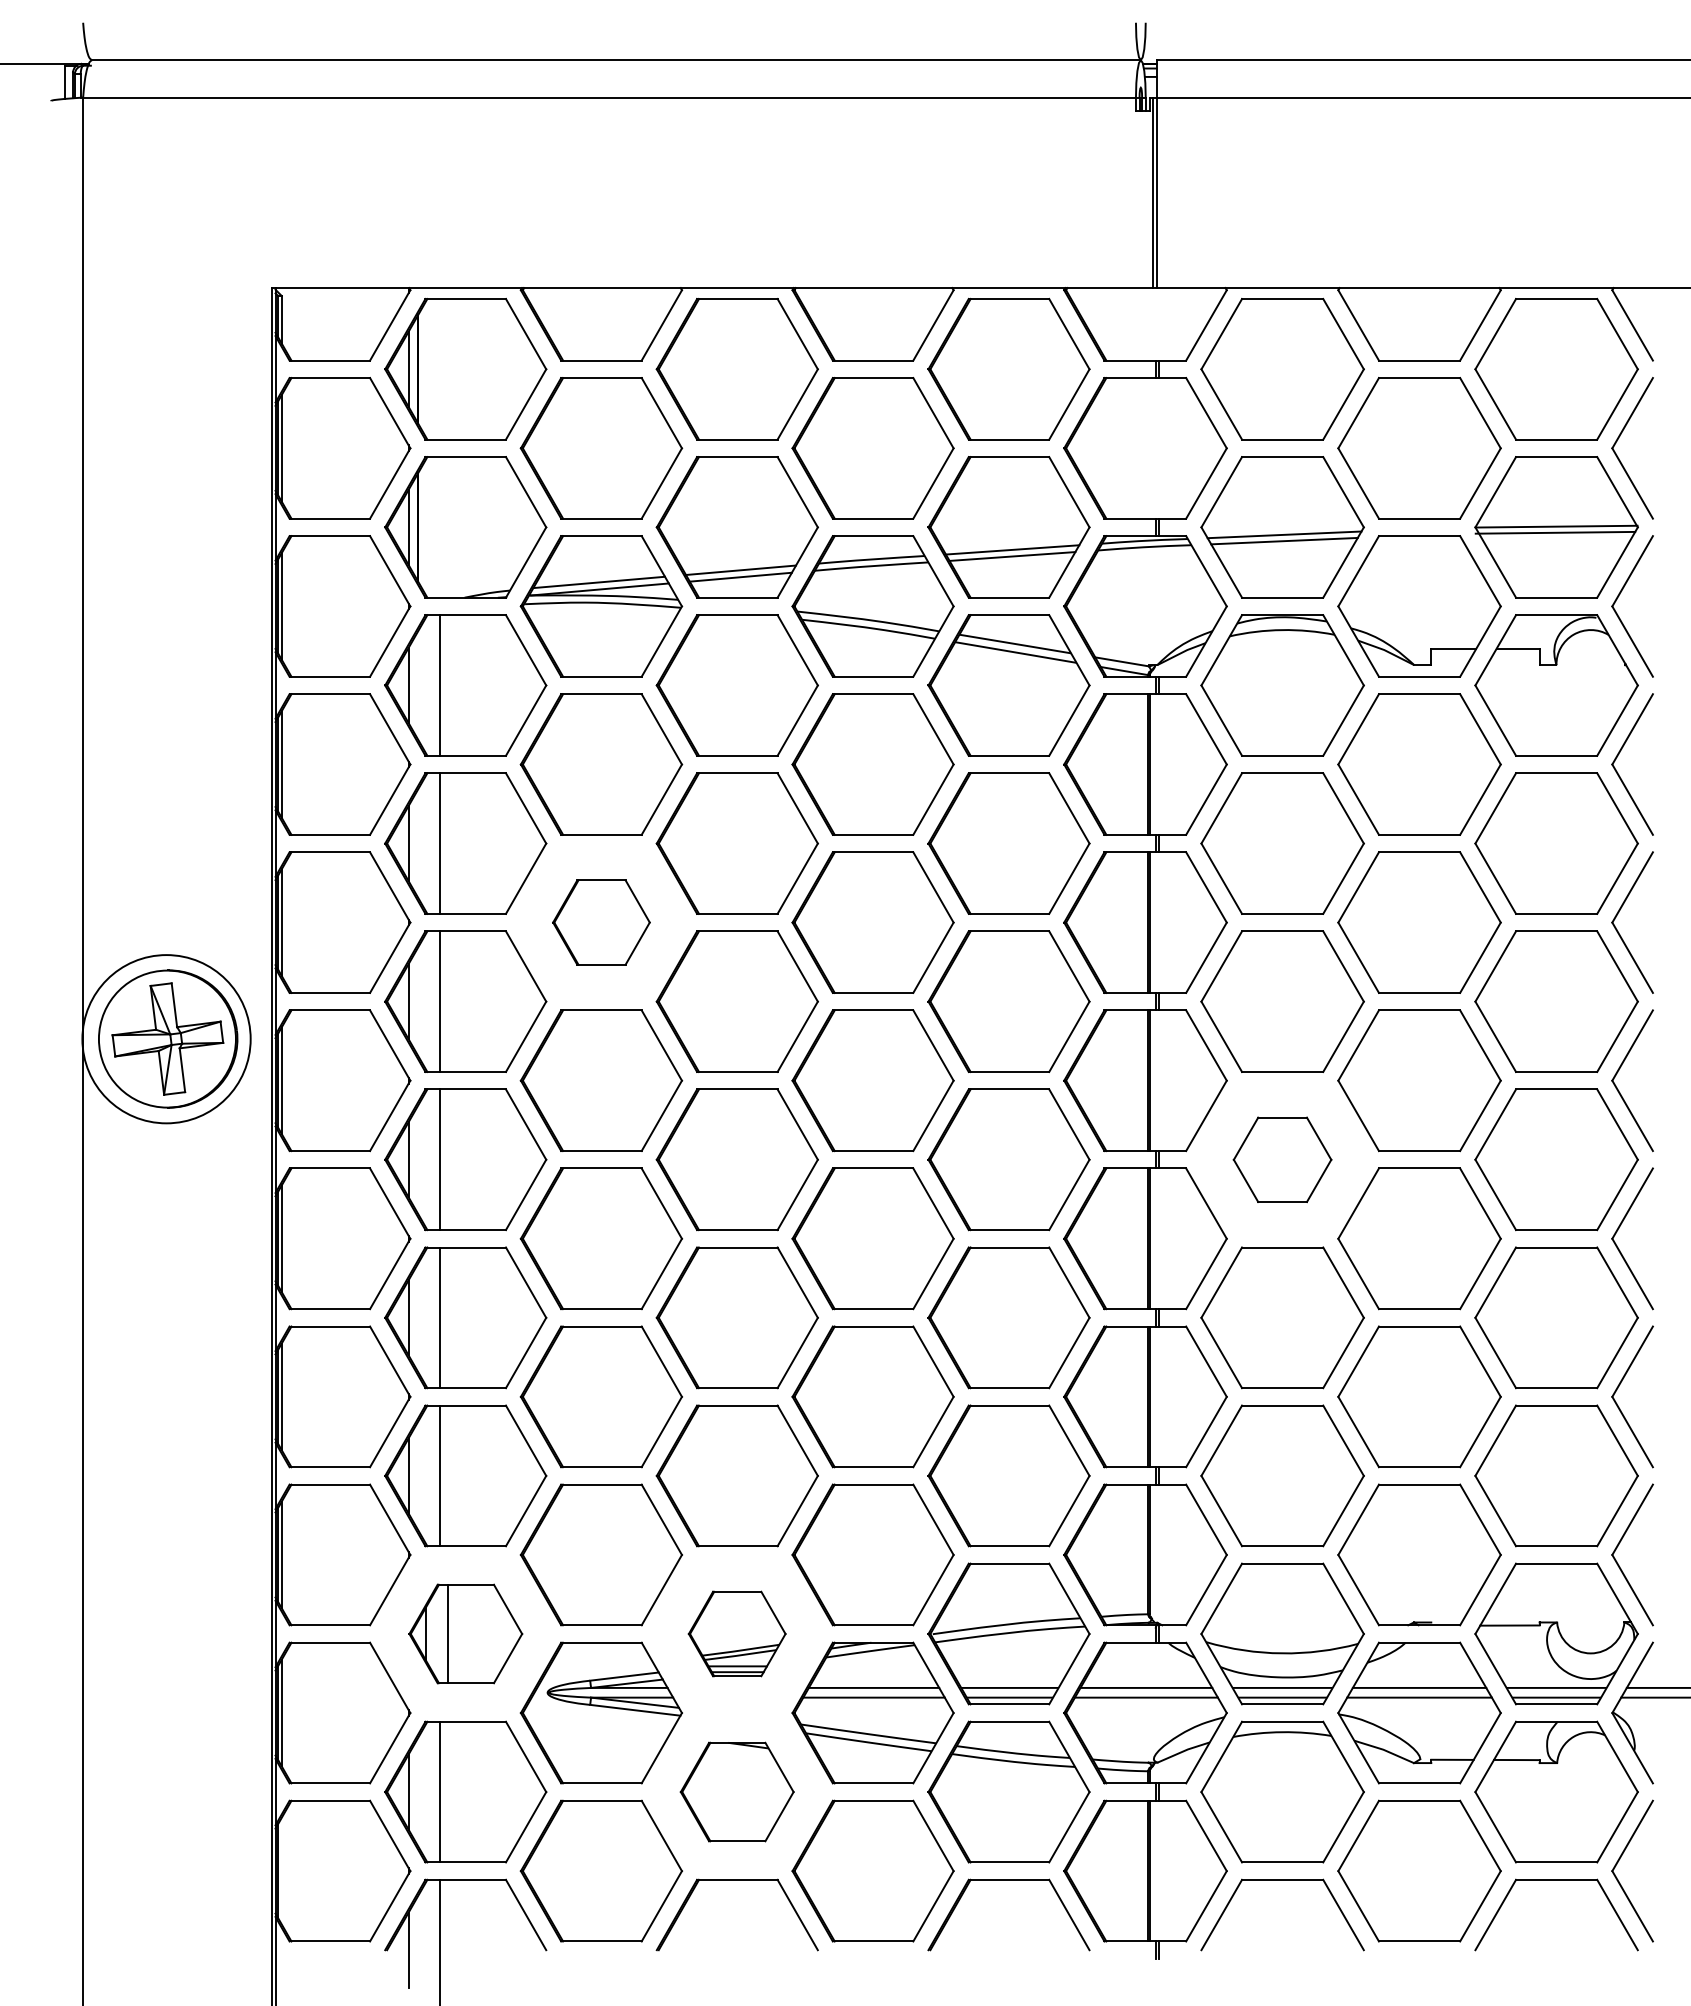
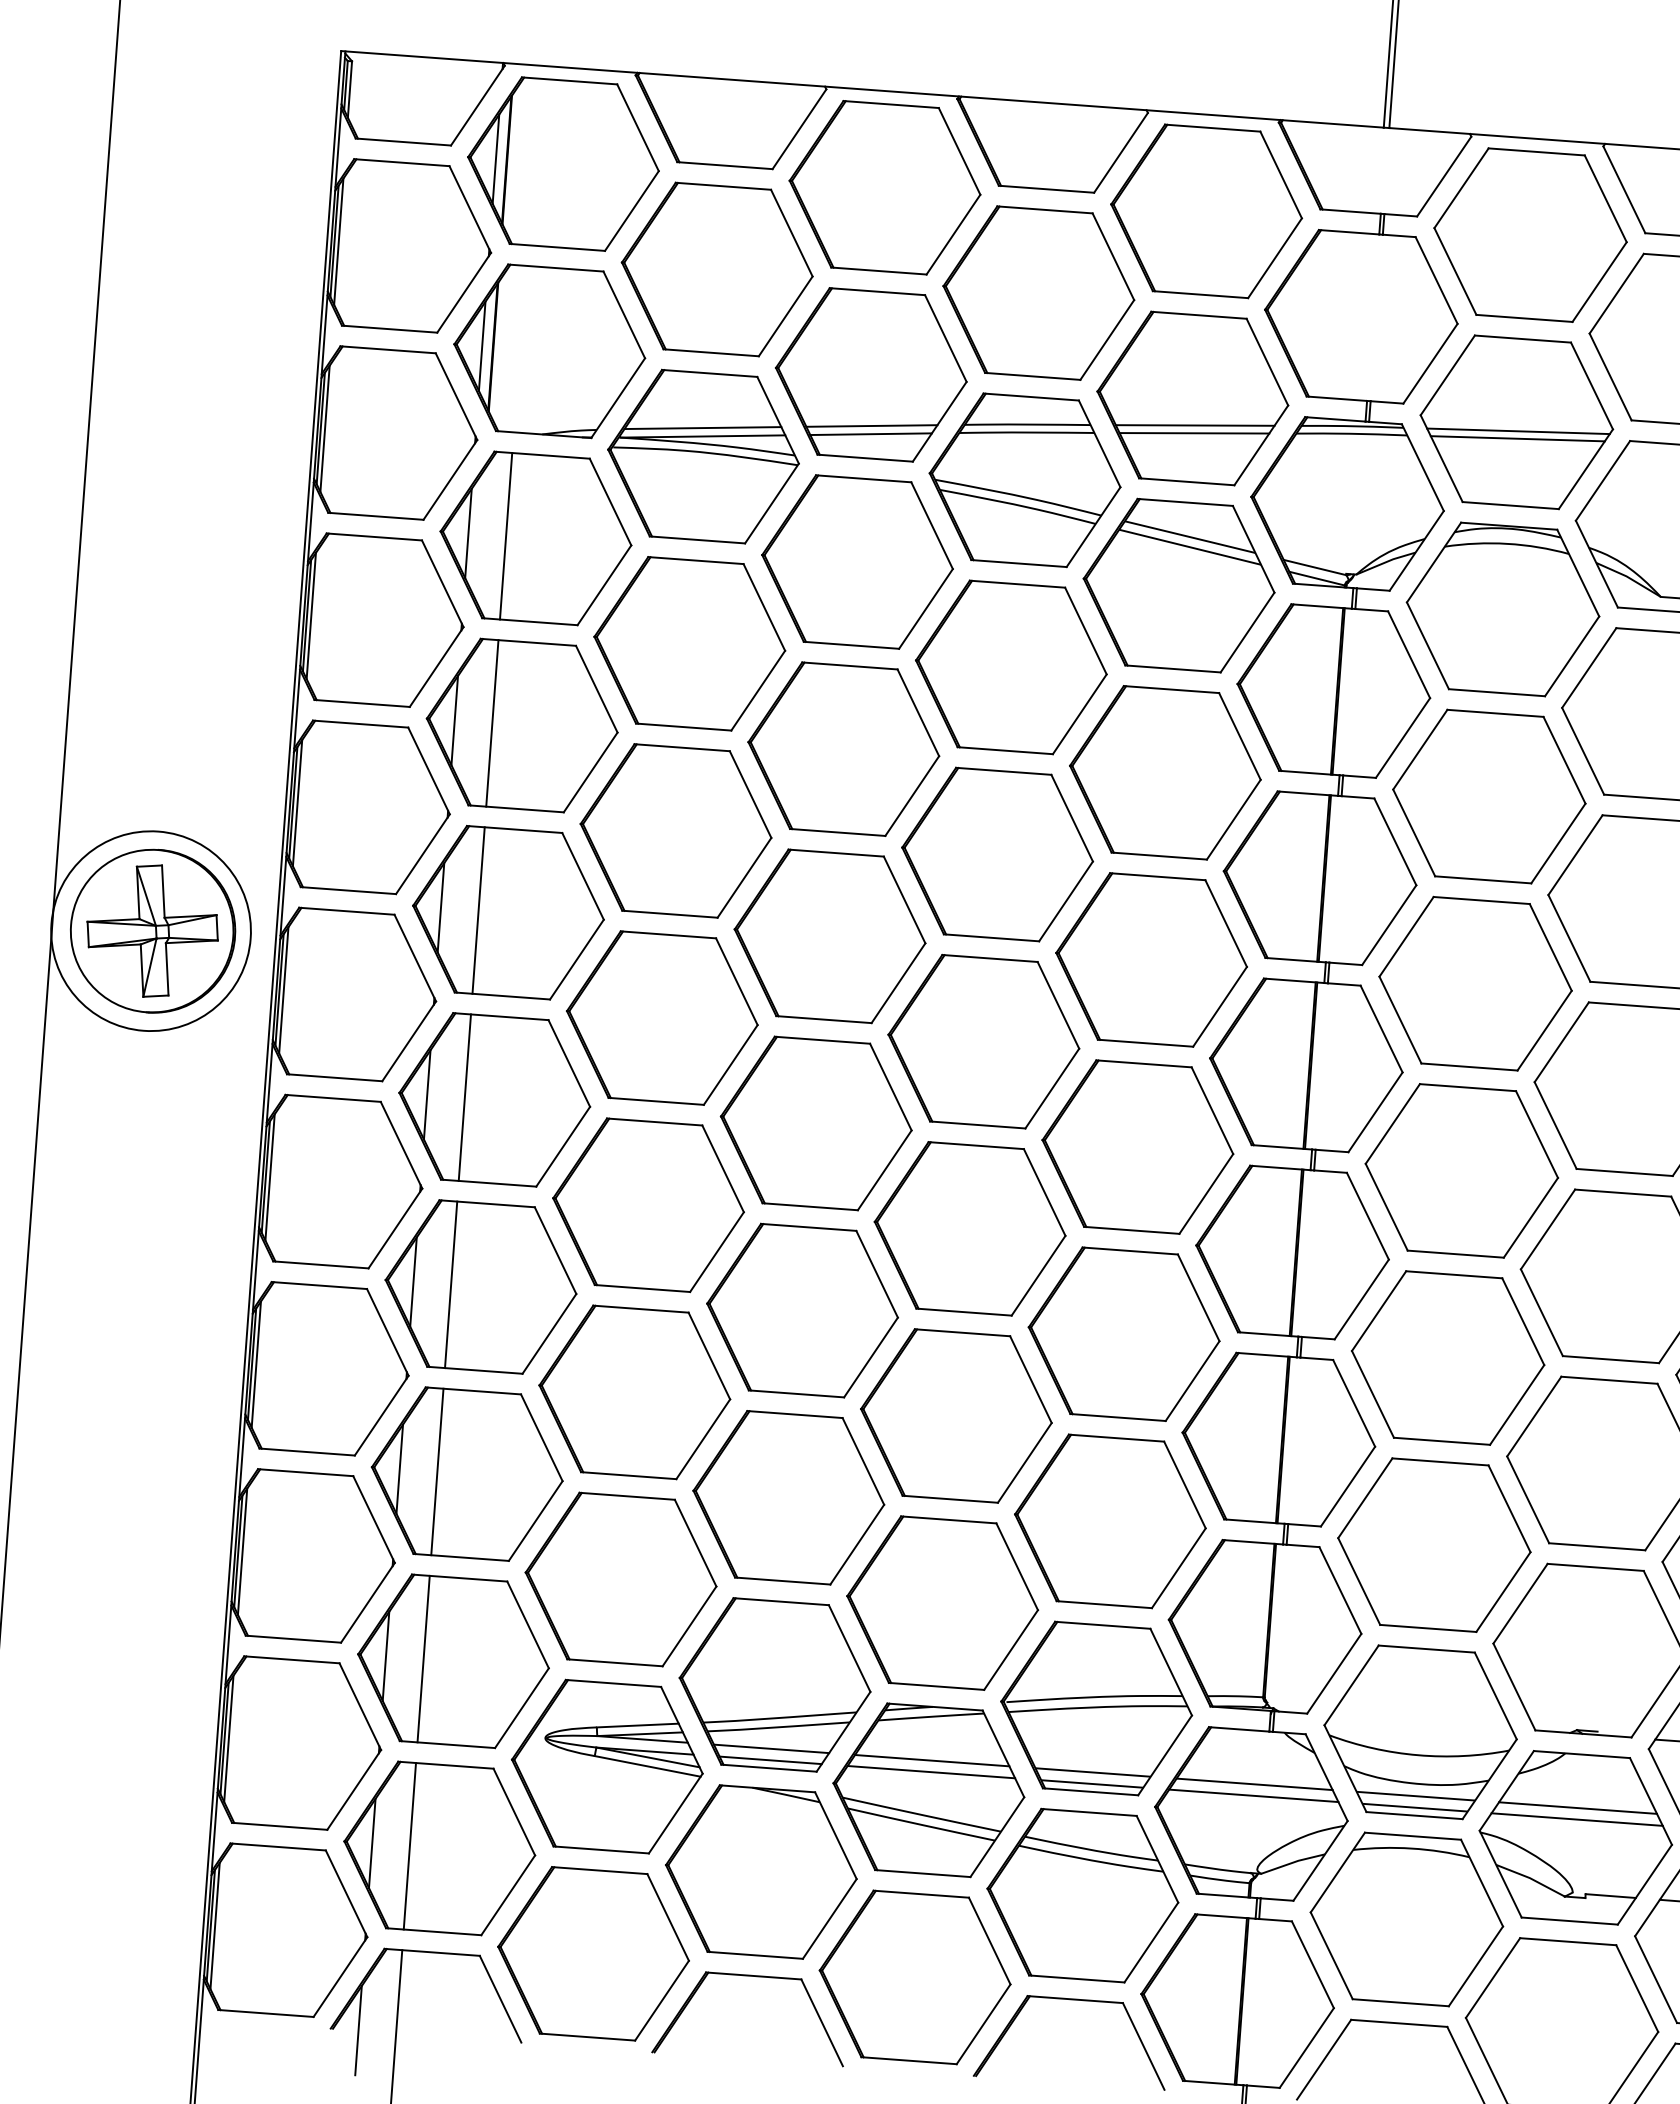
part: (601, 922) -> (676, 830), size x1.67
part: (1282, 1159) -> (1461, 1170), size x1.67
part: (465, 1633) -> (453, 1660), size x1.43
part: (736, 1633) -> (774, 1684), size x1.67
part: (736, 1791) -> (760, 1871), size x1.43
line: (281, 1870) -> (214, 1925), added

